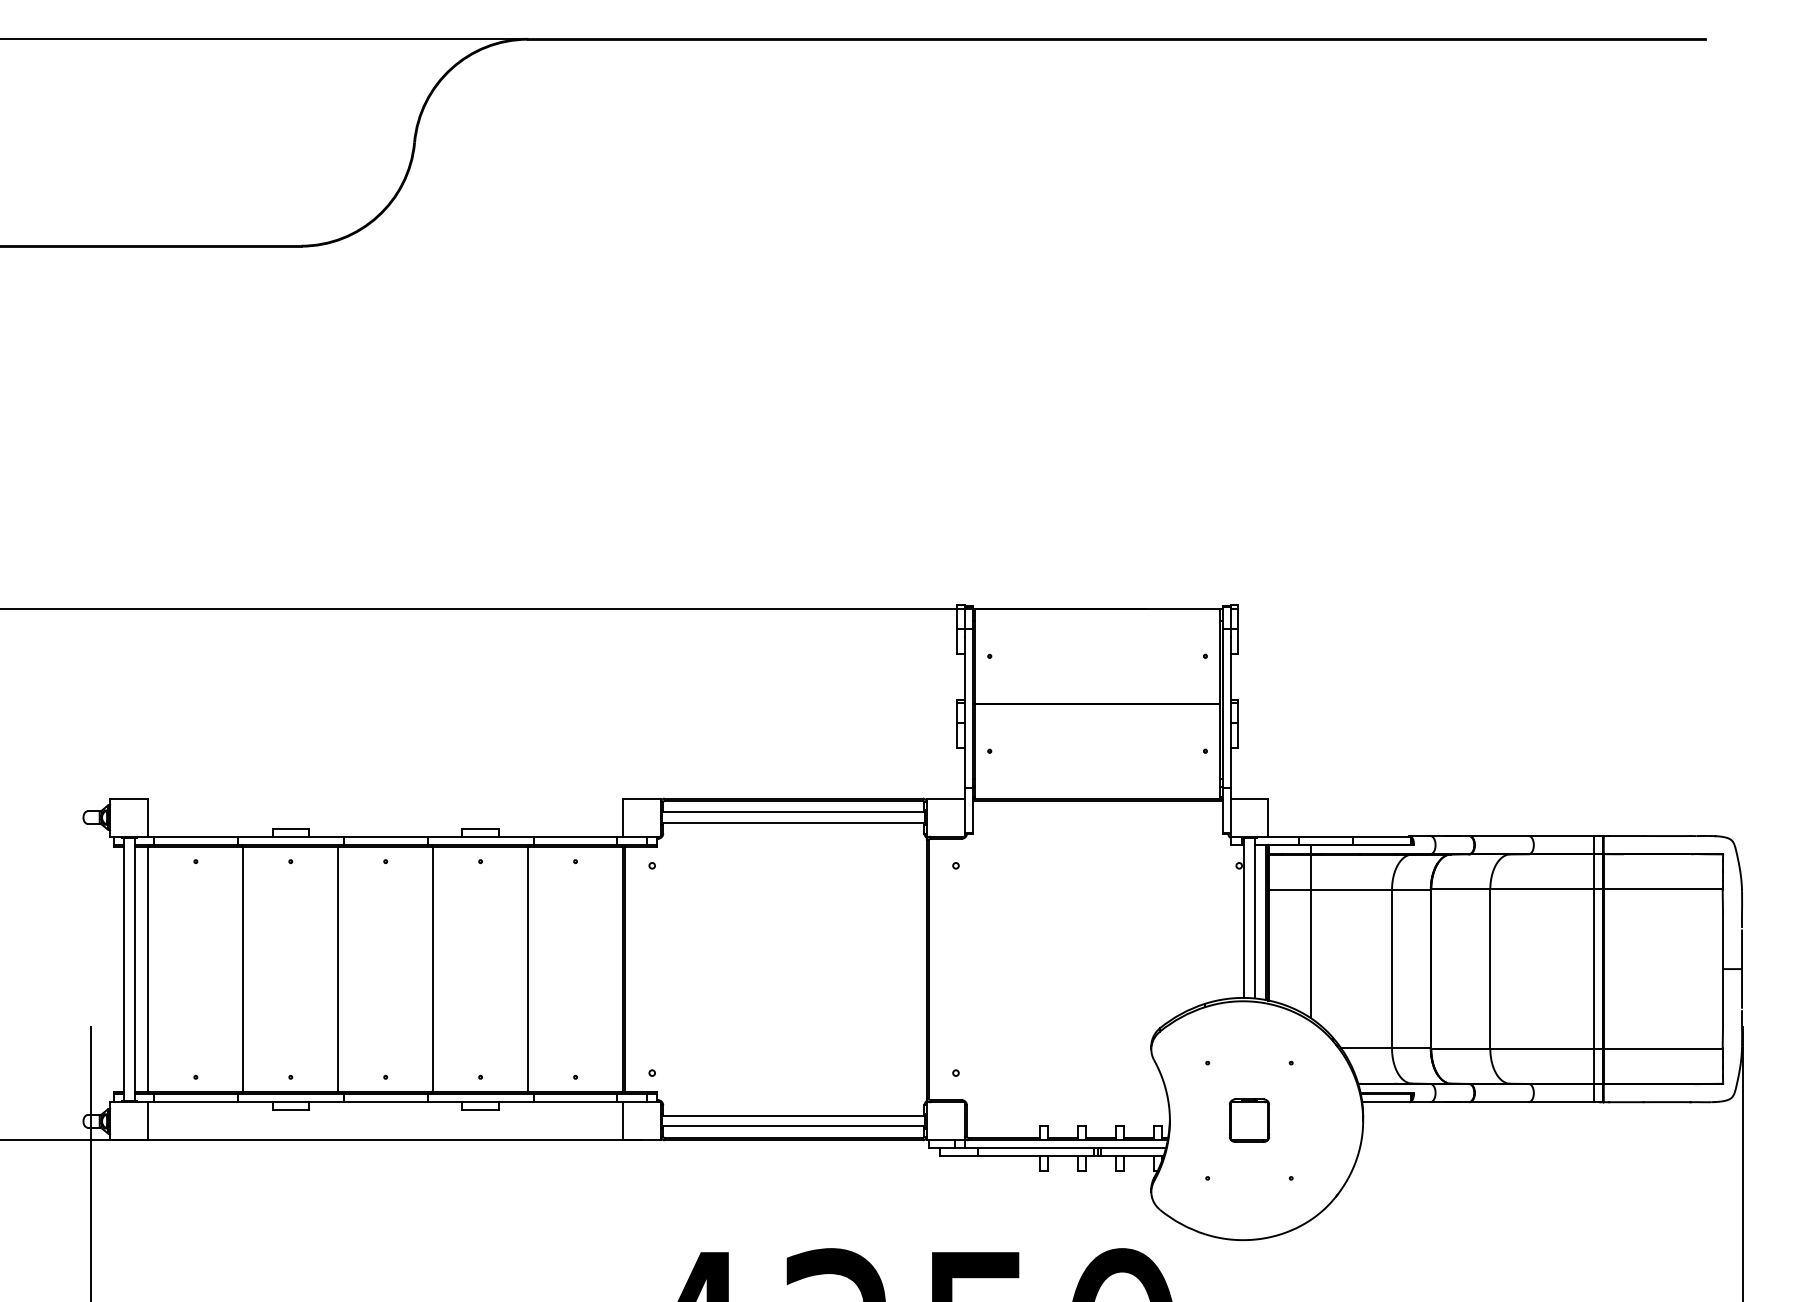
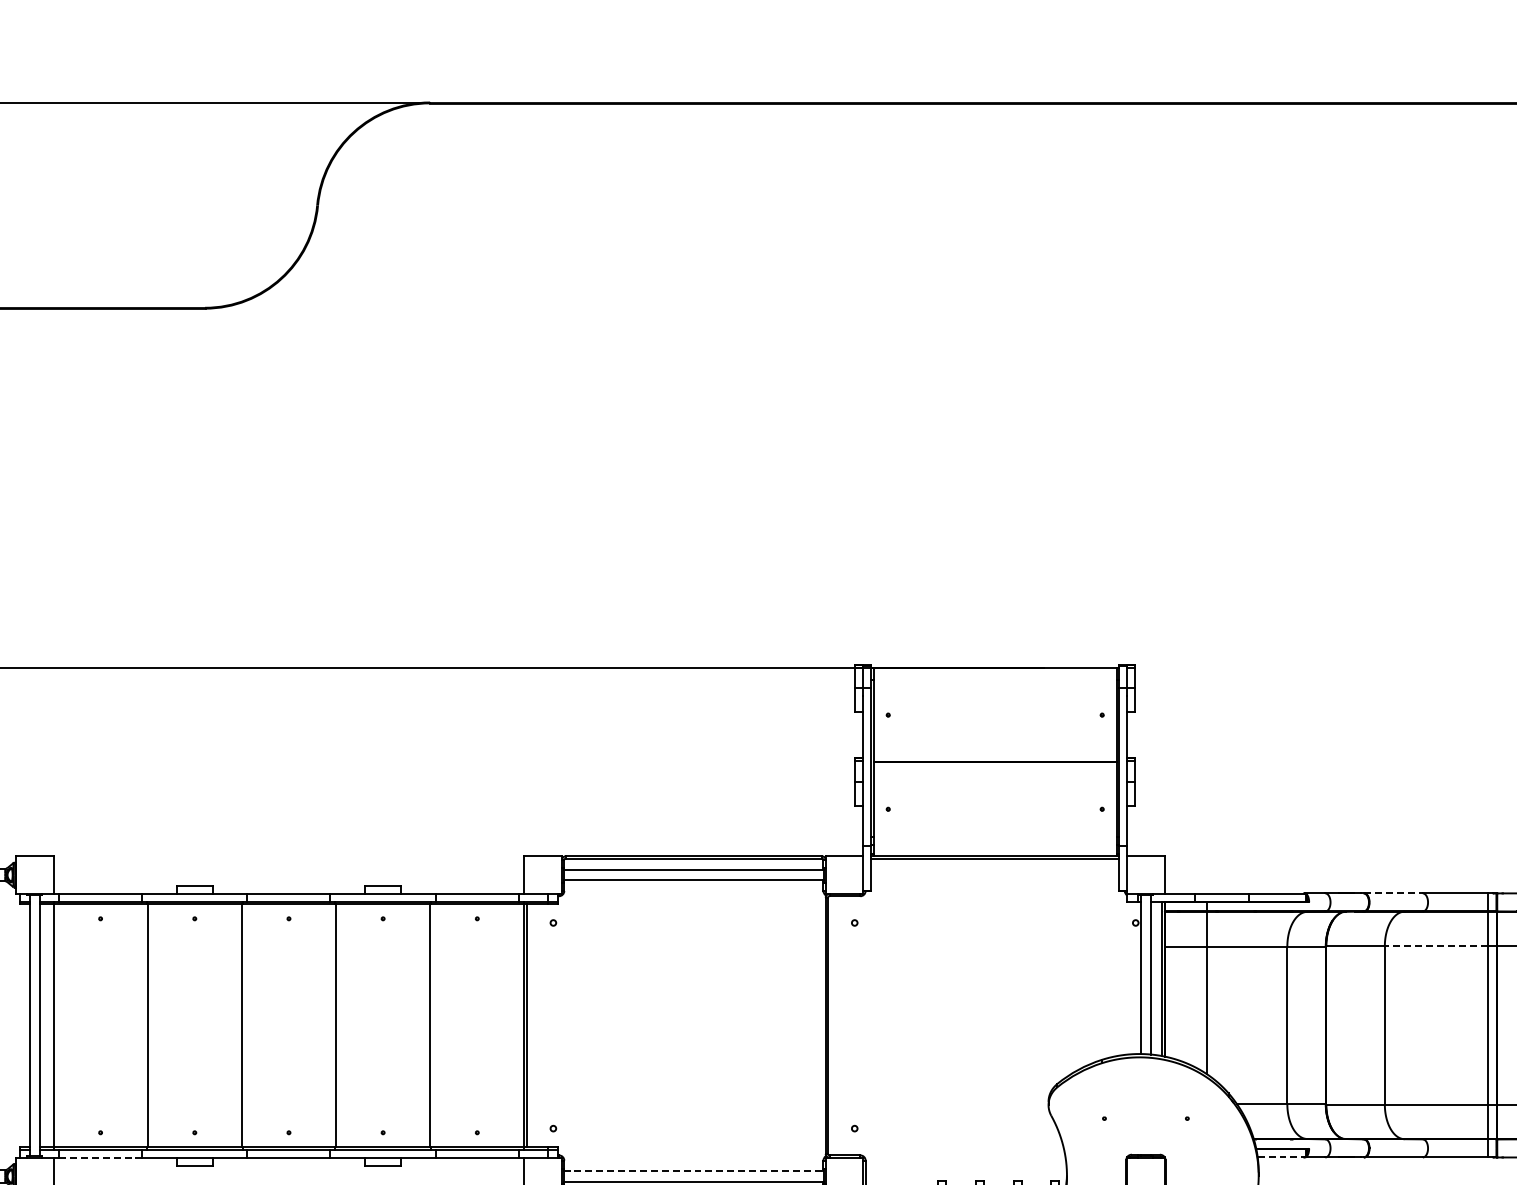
line: (1499, 836) -> (1393, 893), solid -> dashed
line: (1542, 889) -> (1436, 946), solid -> dashed
line: (1386, 1101) -> (1281, 1156), solid -> dashed
line: (195, 1102) -> (100, 1157), solid -> dashed
line: (794, 1116) -> (694, 1171), solid -> dashed

